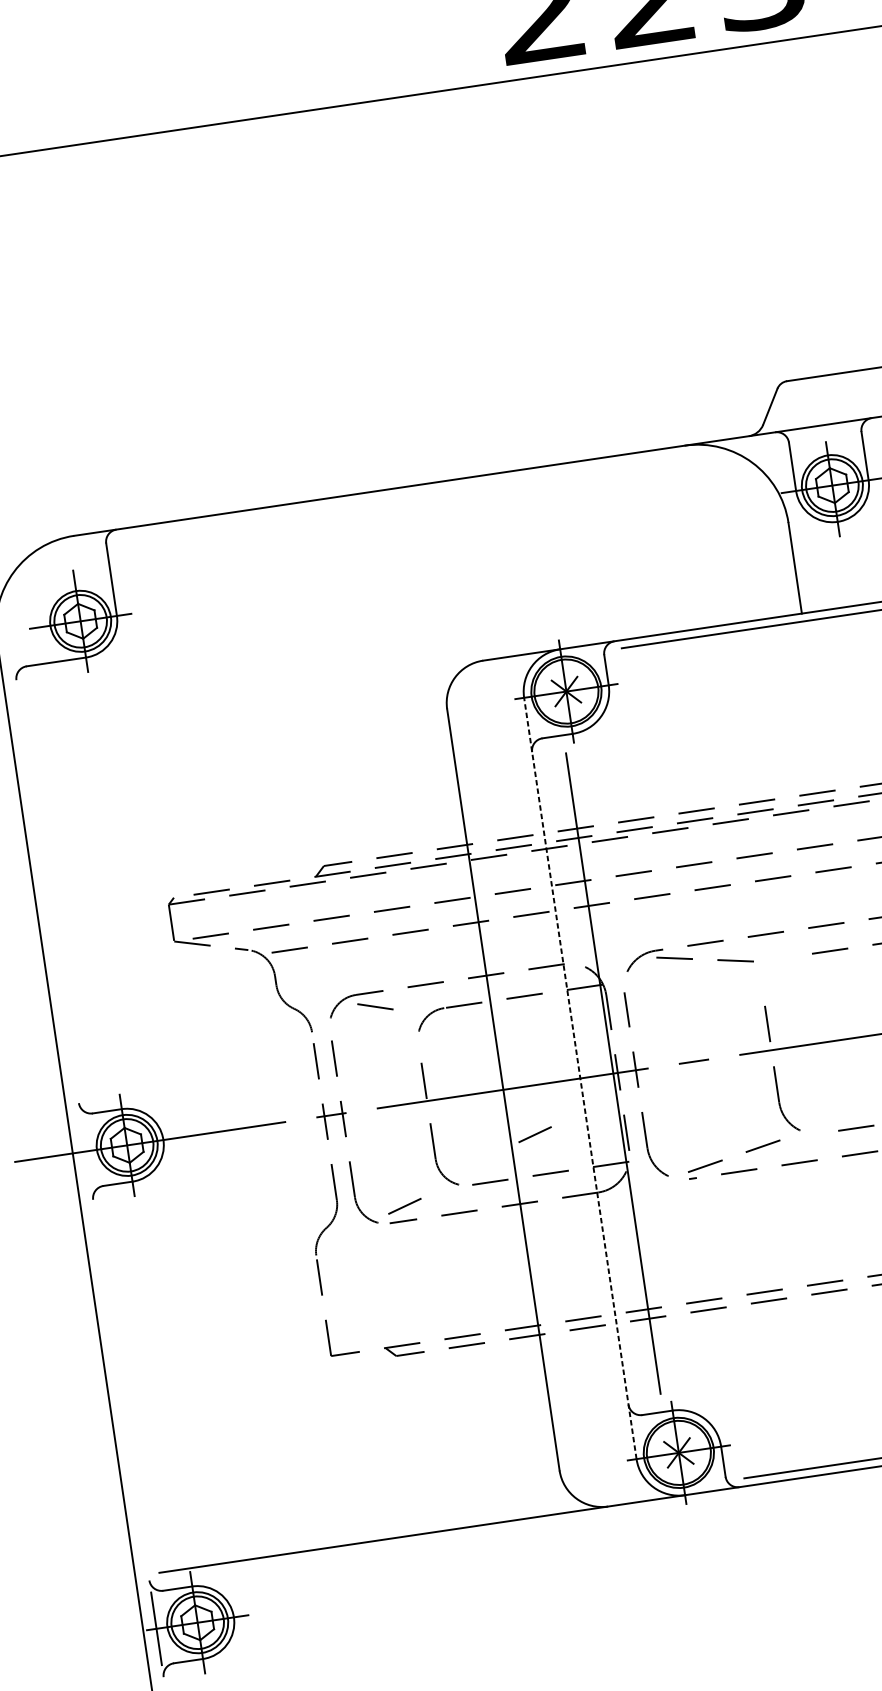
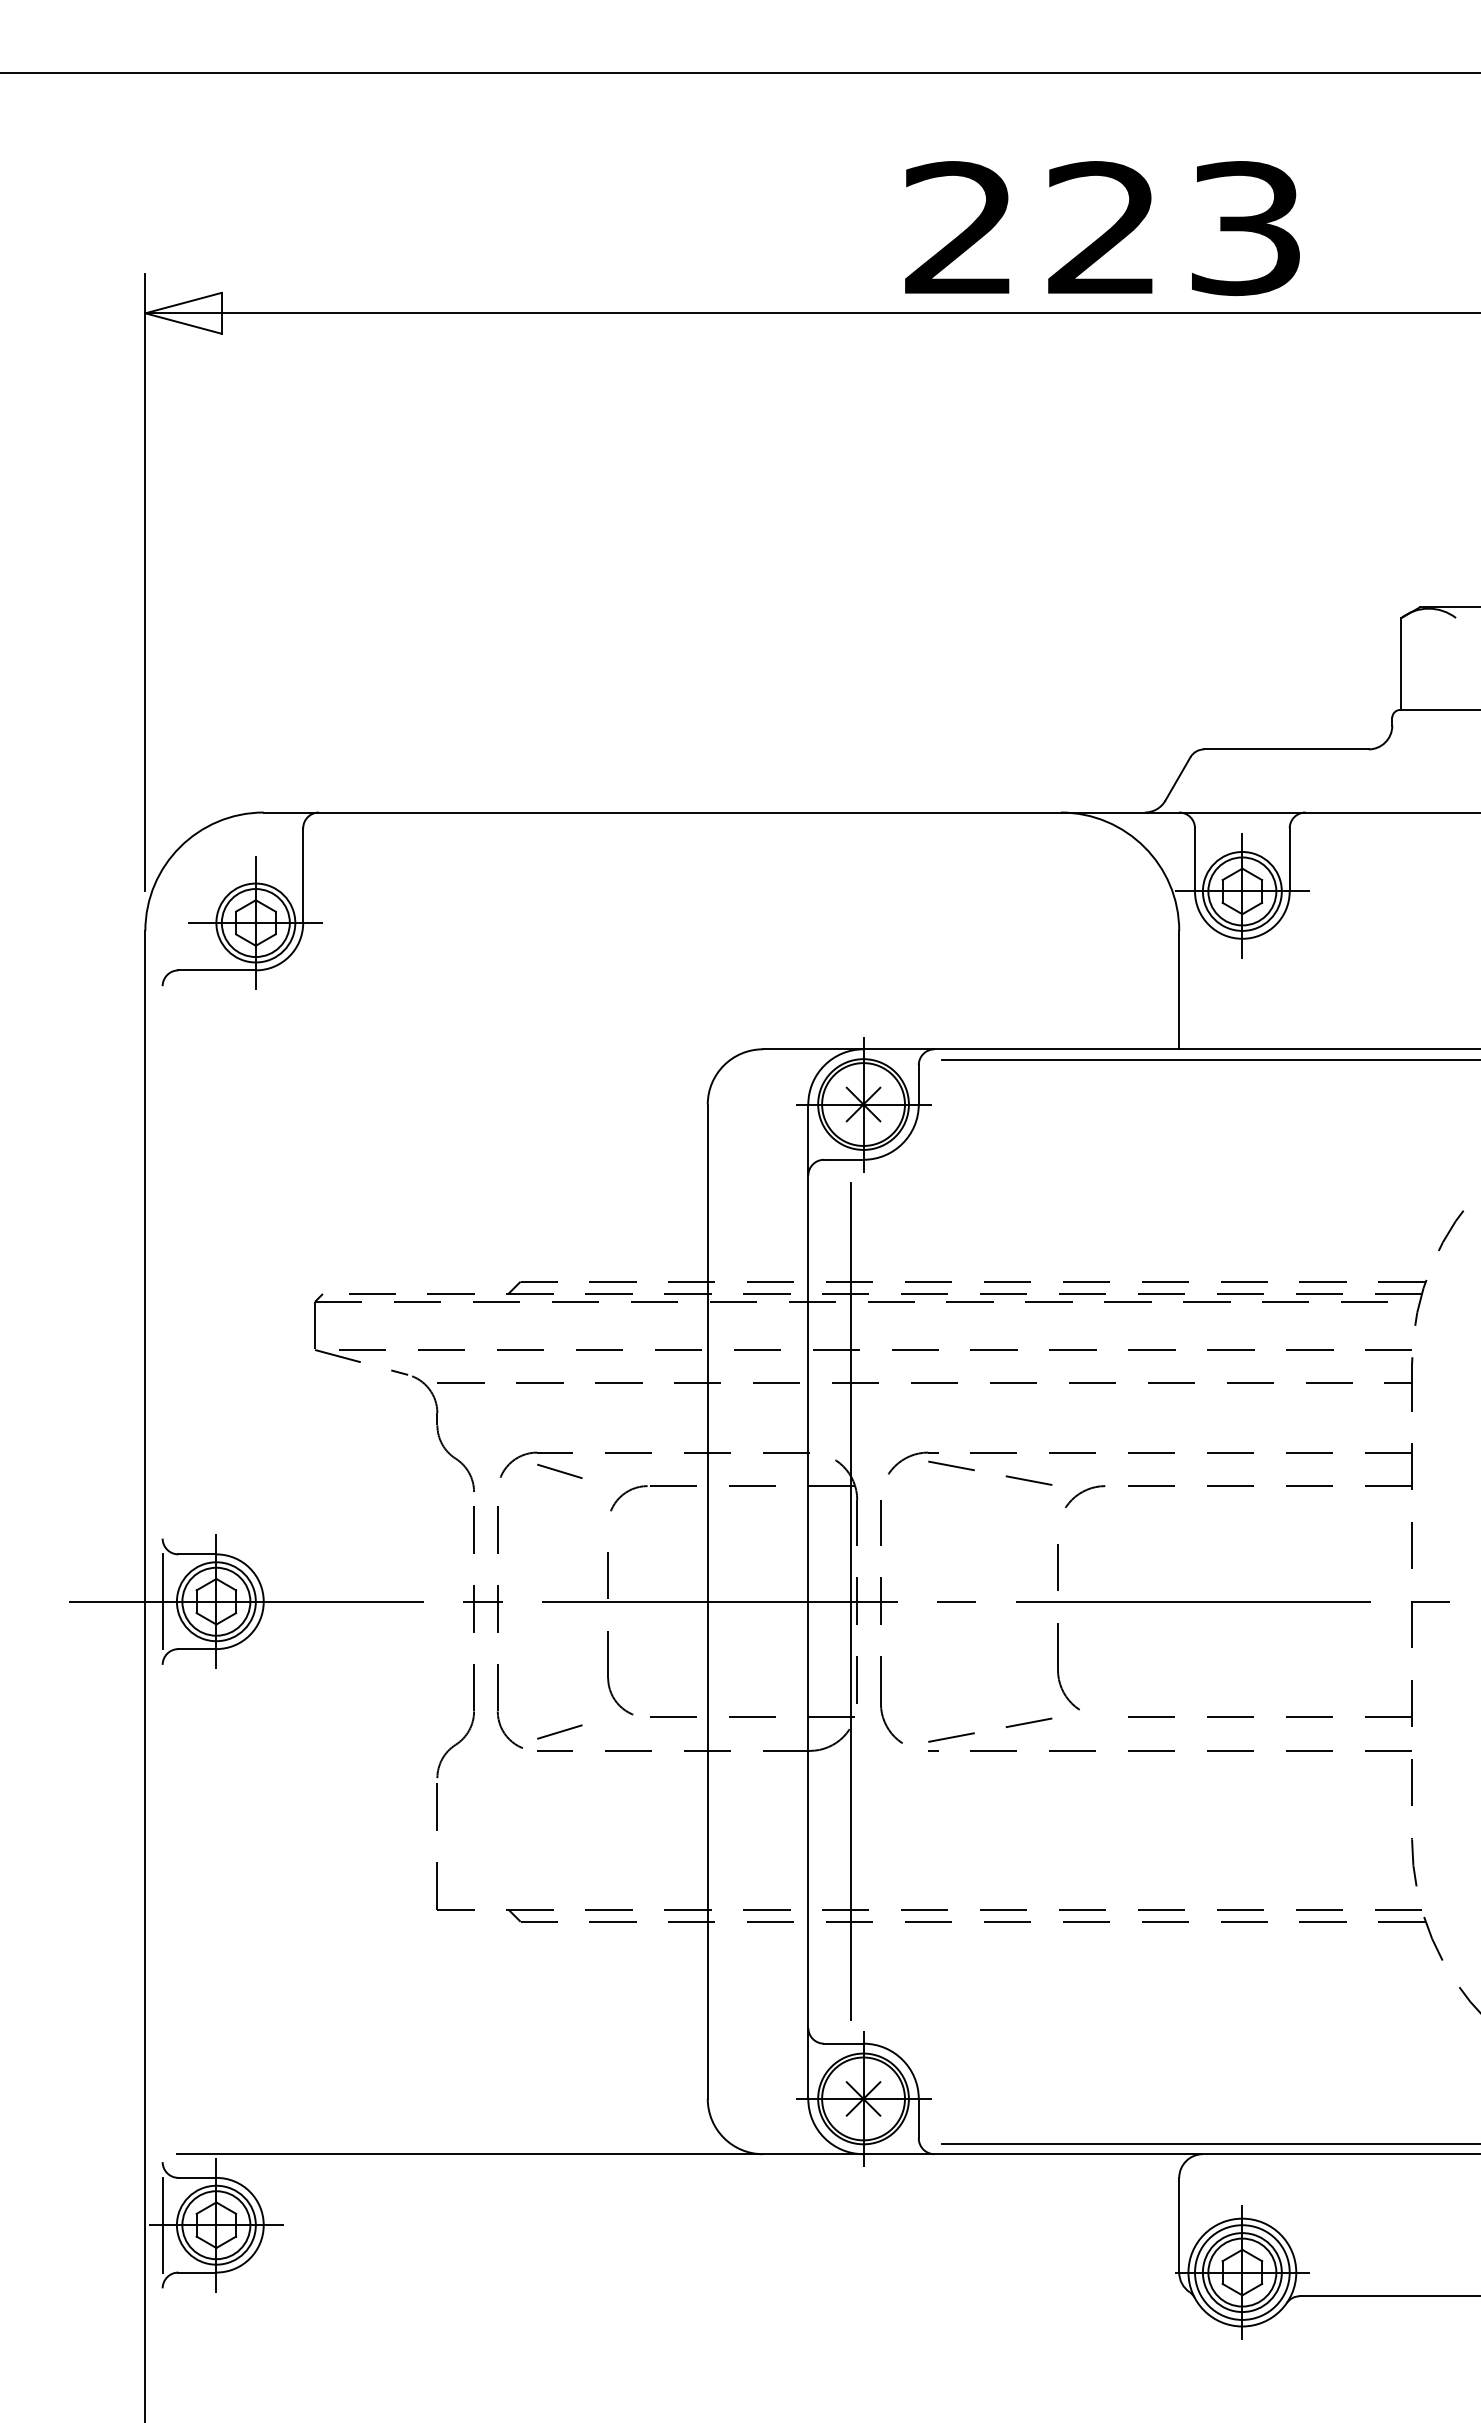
arc: (778, 964) -> (1082, 1493), added
line: (580, 1078) -> (808, 1601), dashed -> solid
line: (534, 1134) -> (739, 1664), removed
line: (85, 1151) -> (162, 1601), added

